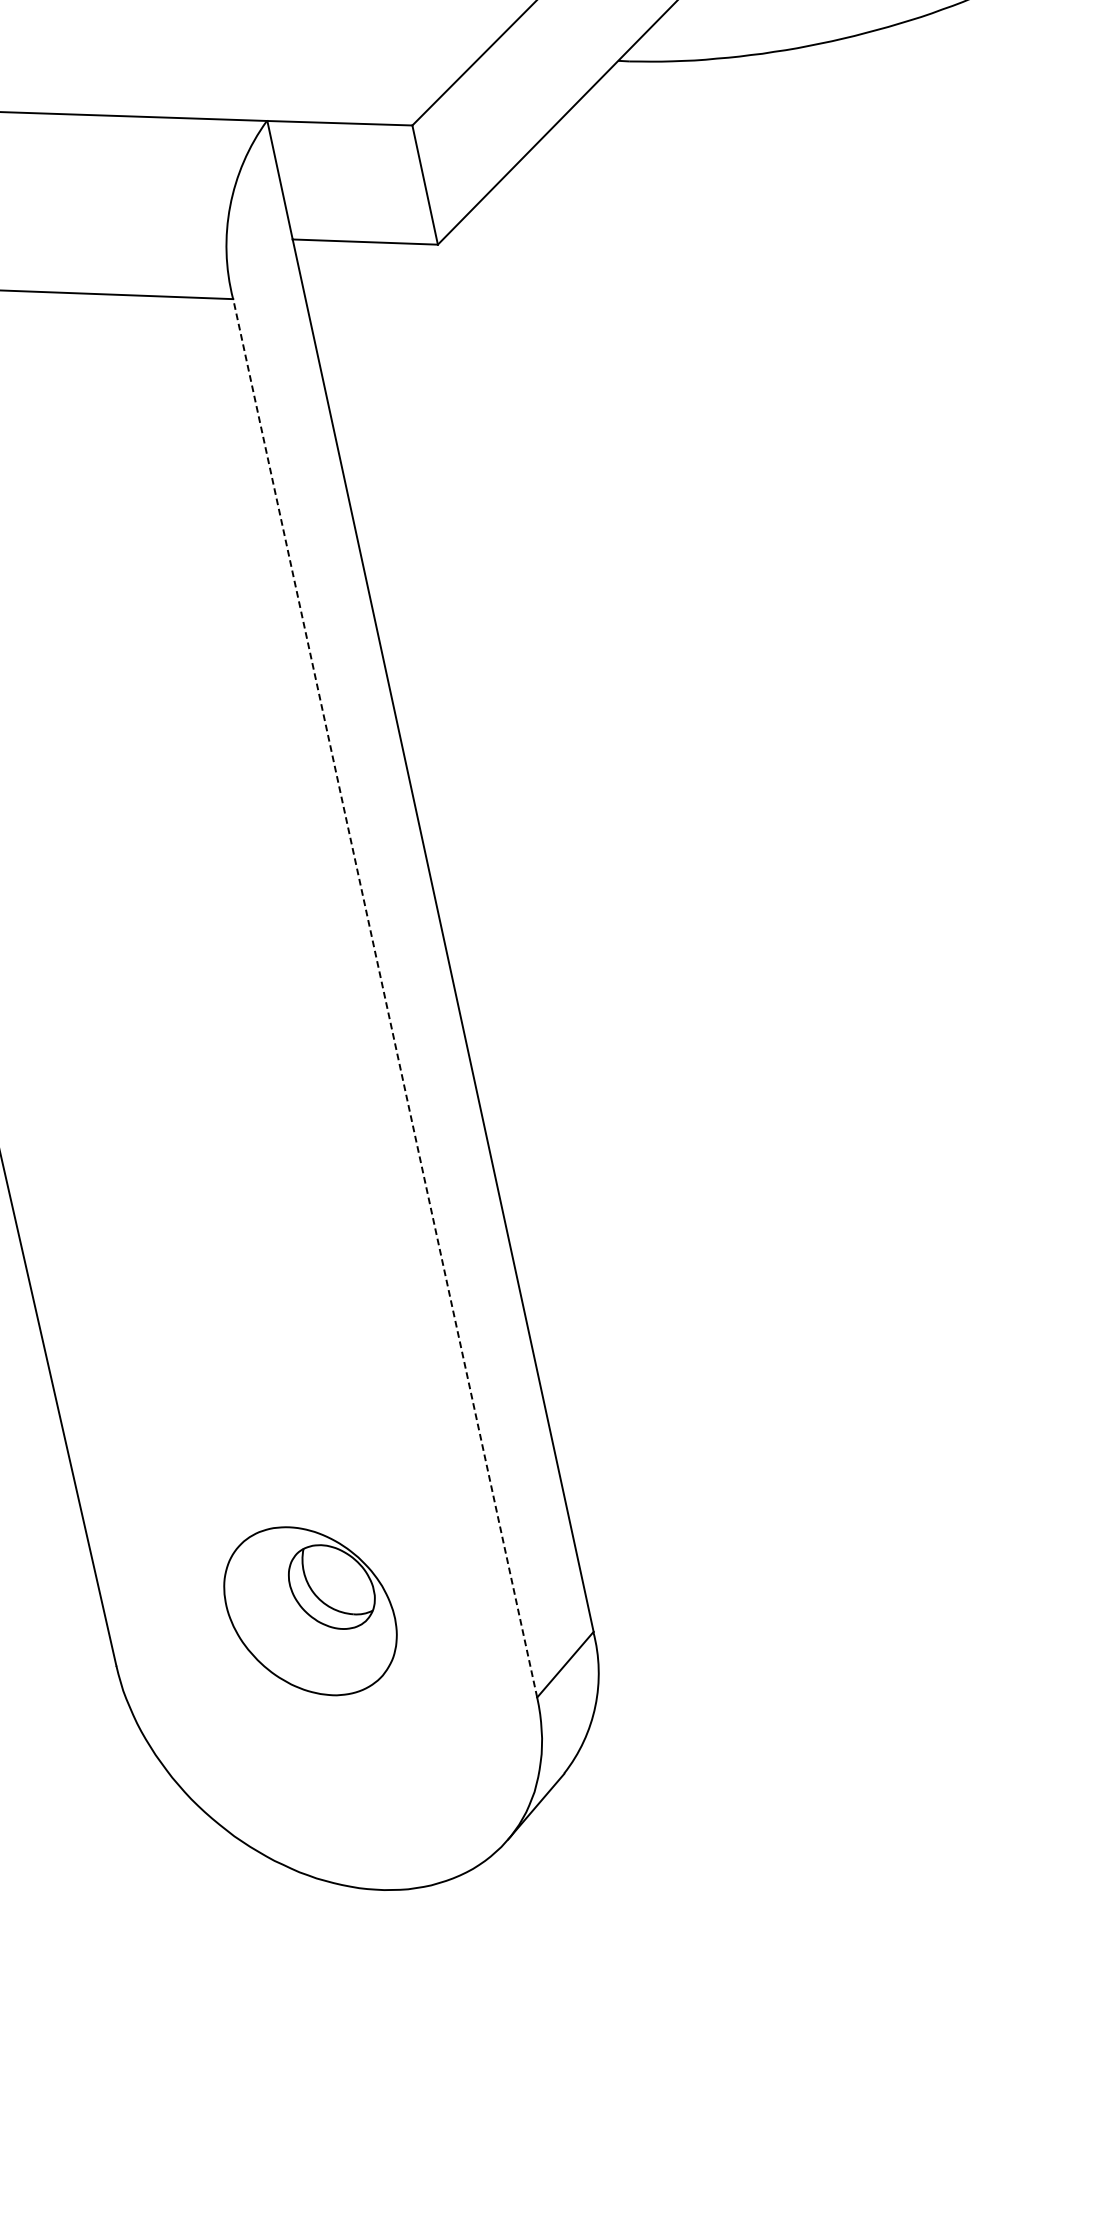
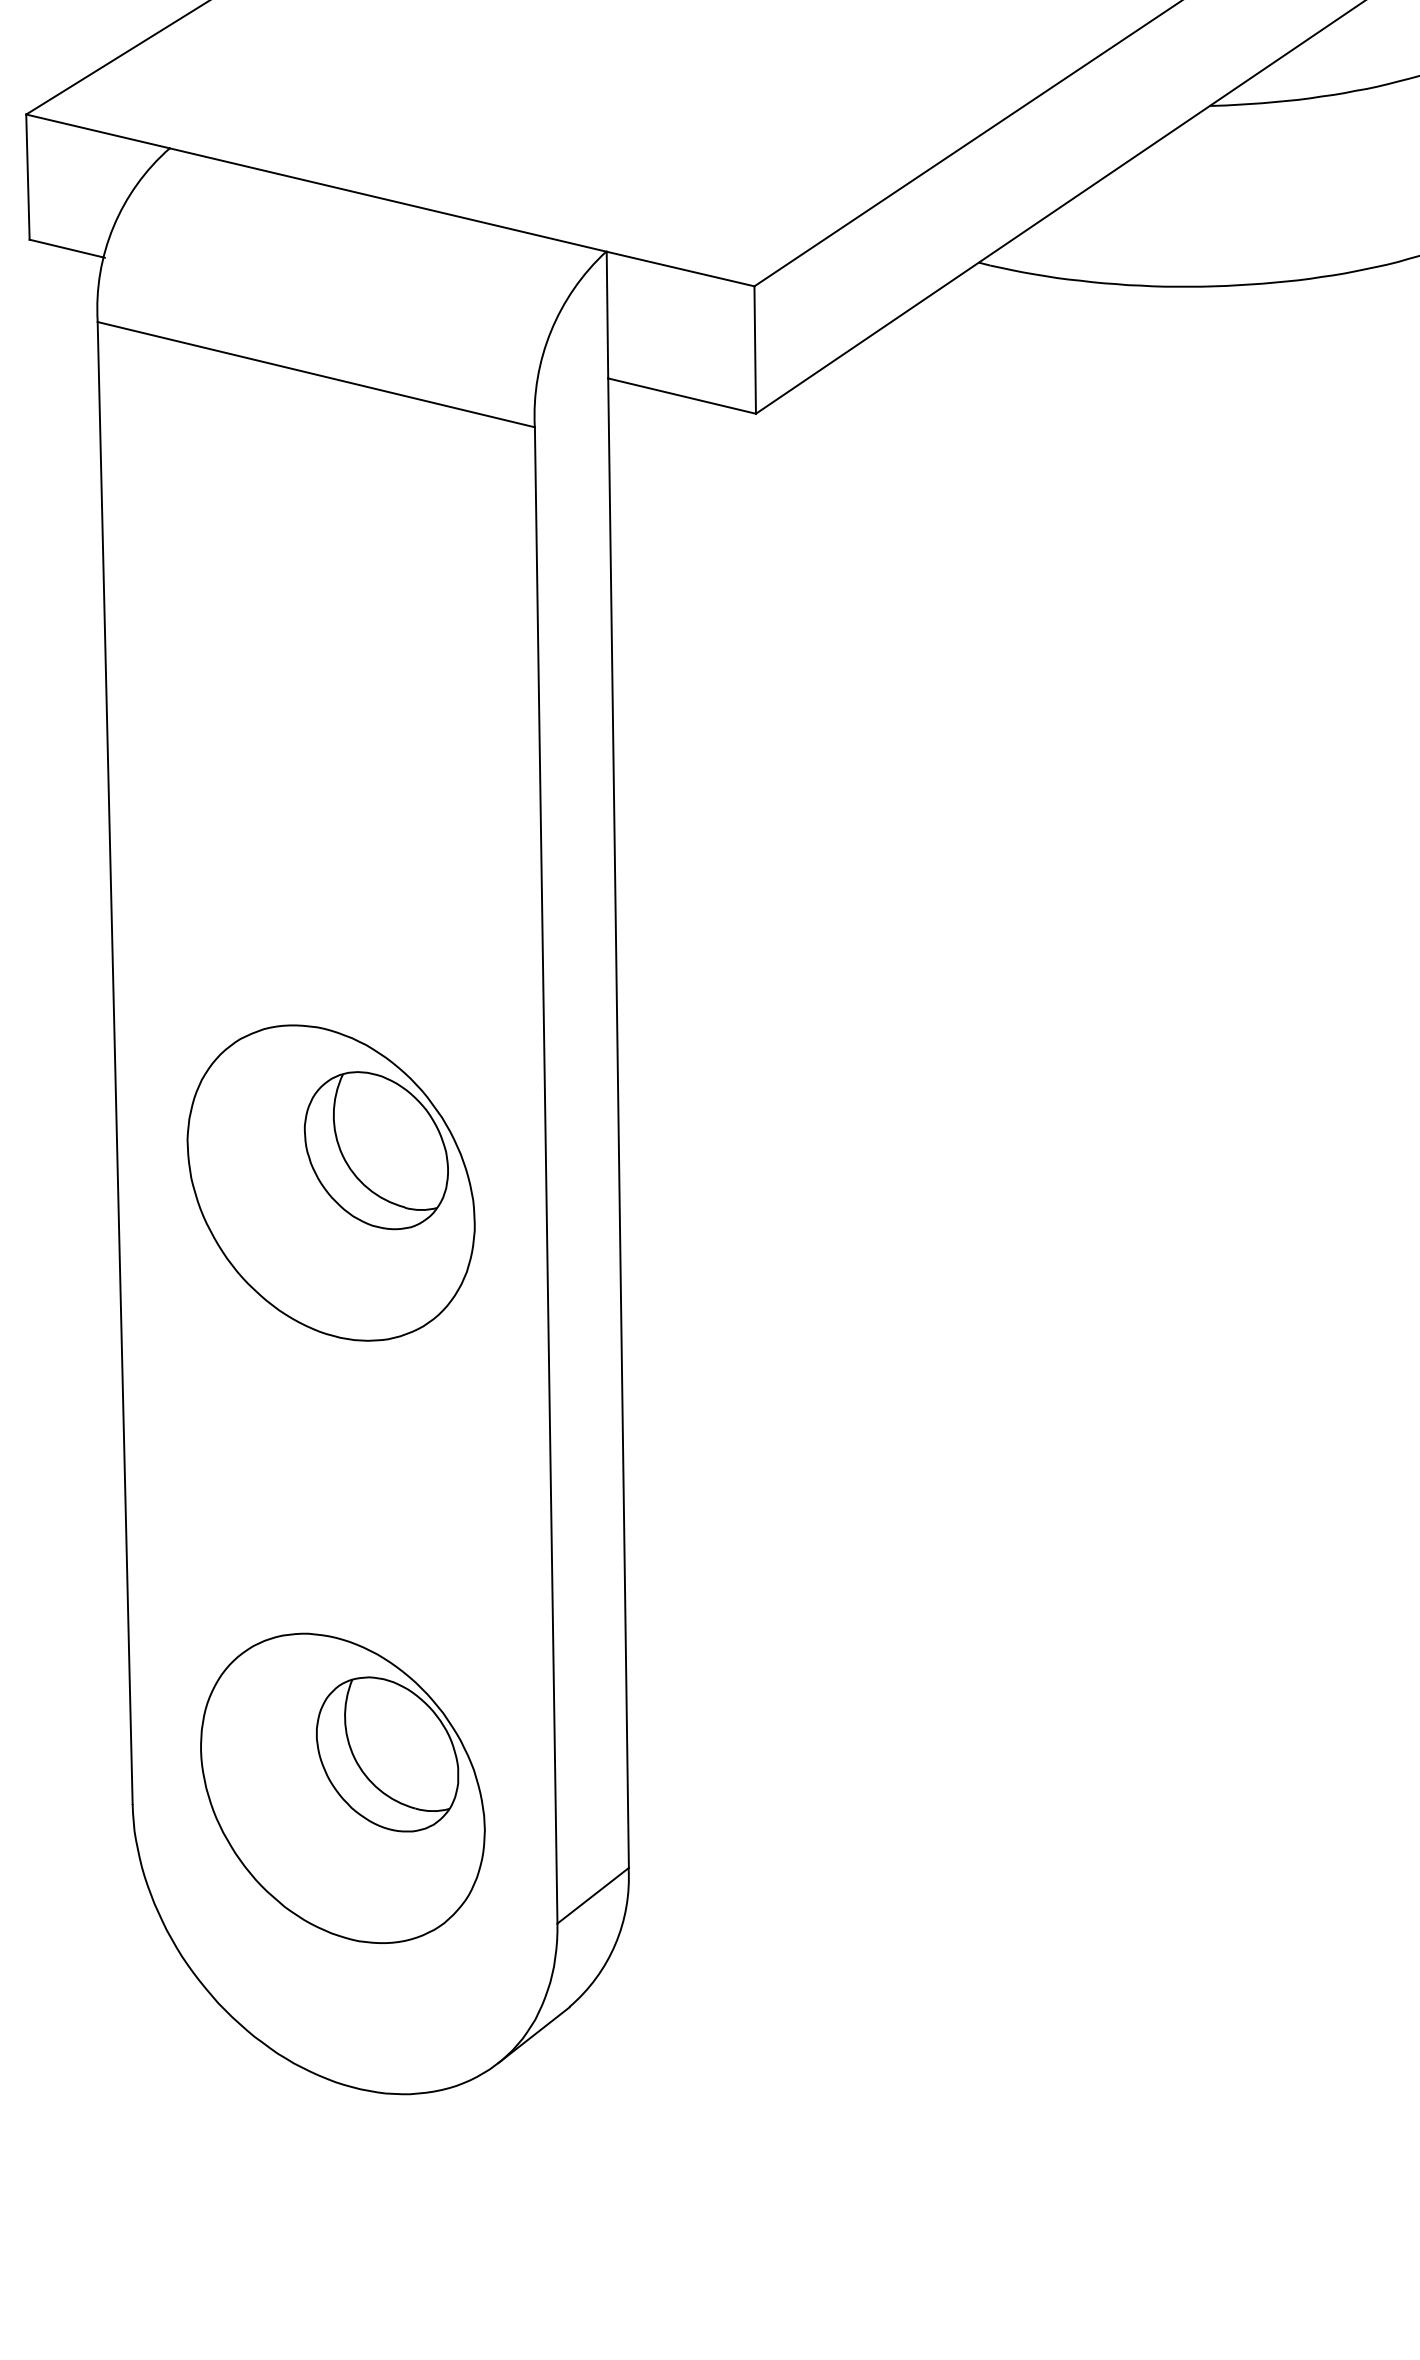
line: (385, 997) -> (546, 1174), dashed -> solid
part: (184, 1045) -> (330, 1182), added
part: (309, 1610) -> (342, 1787), size x1.67

